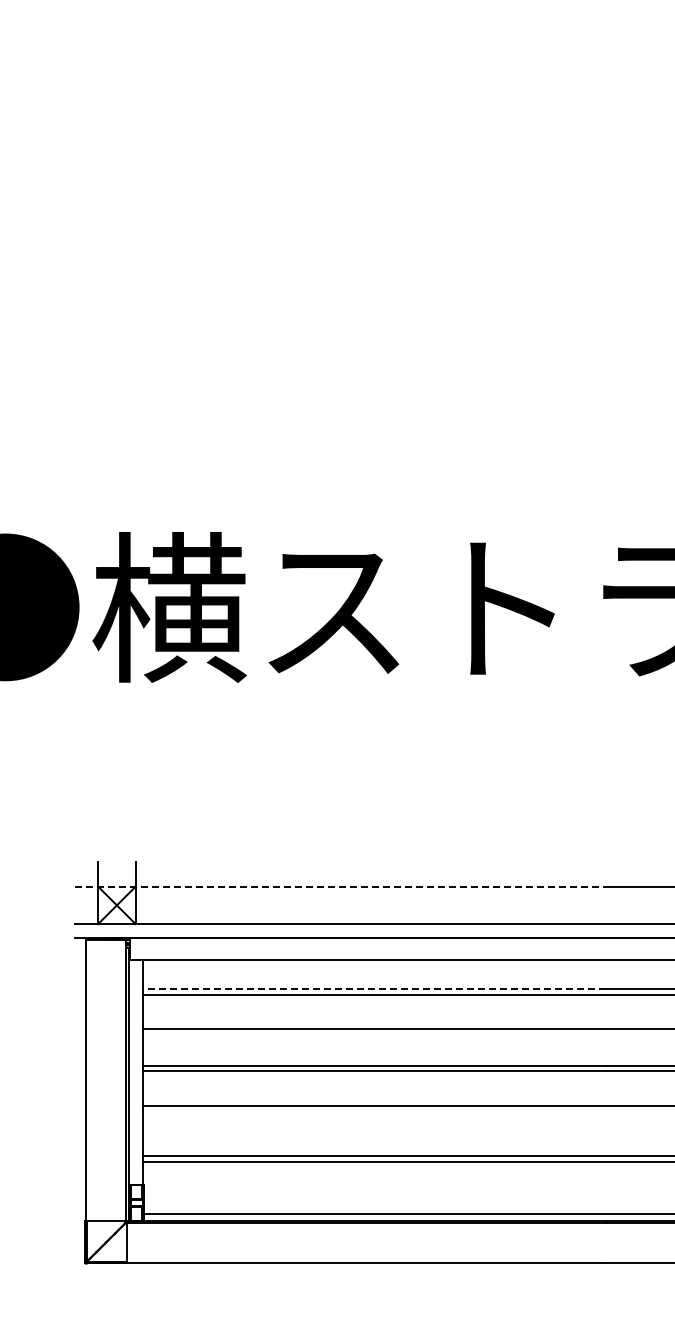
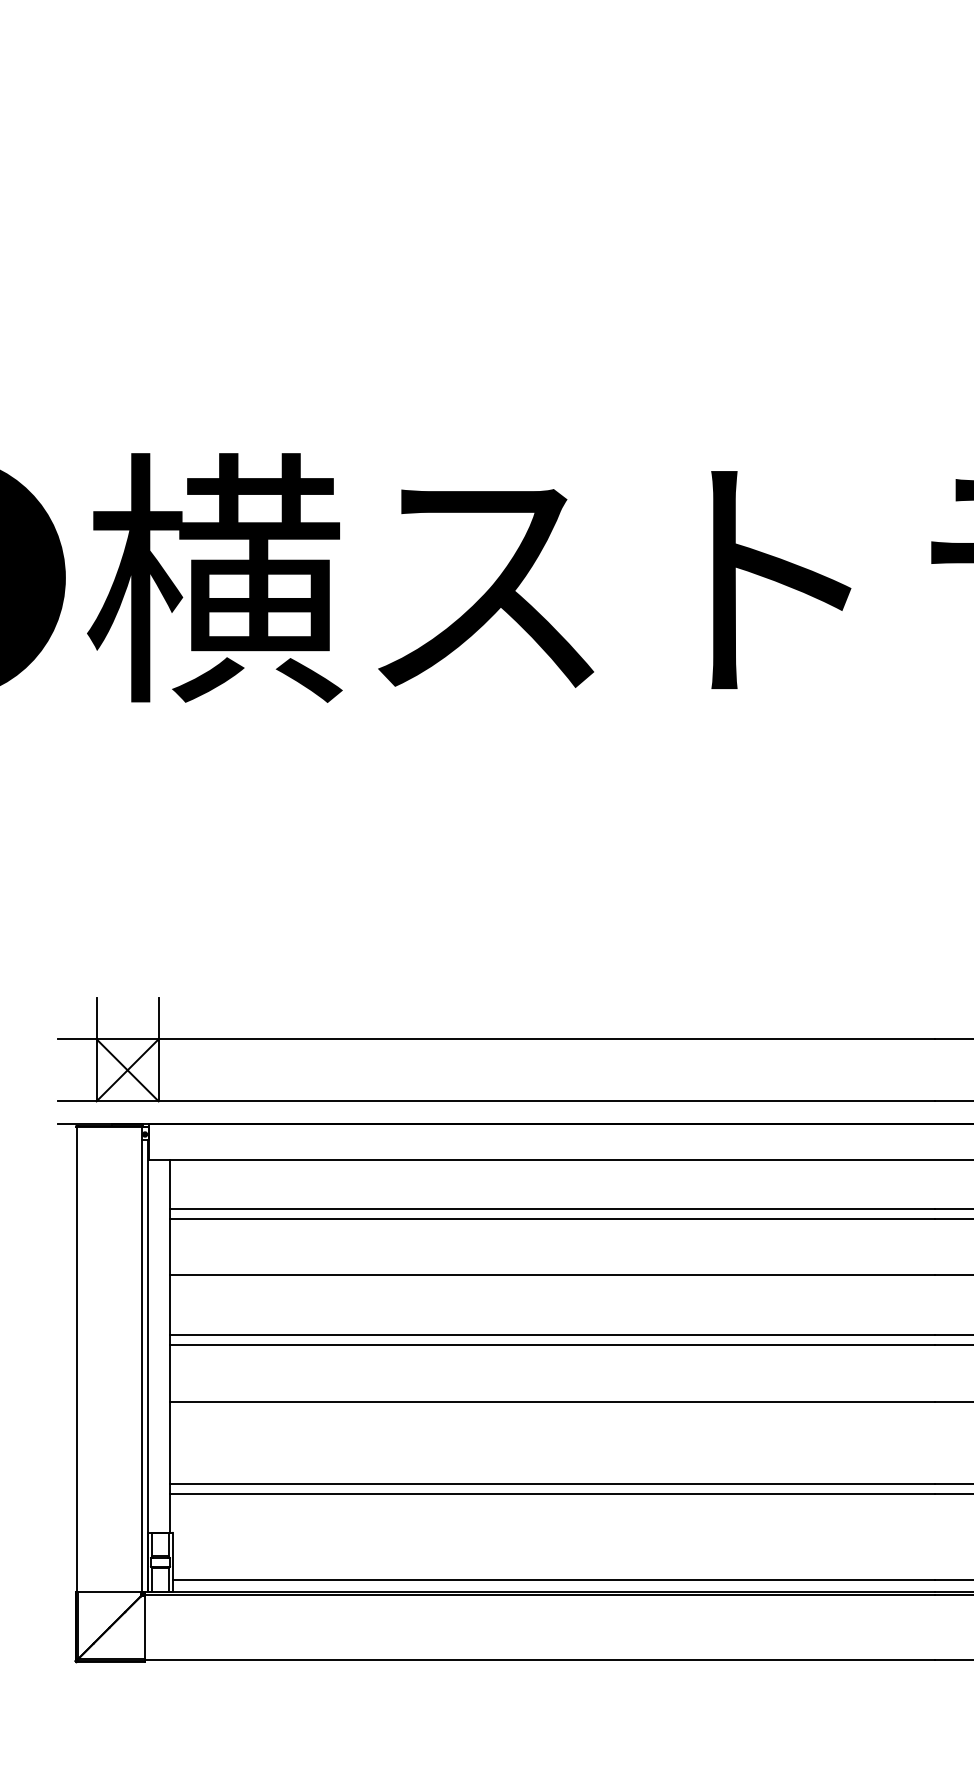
line: (340, 886) -> (497, 1039), dashed -> solid
line: (374, 989) -> (553, 1209), dashed -> solid

